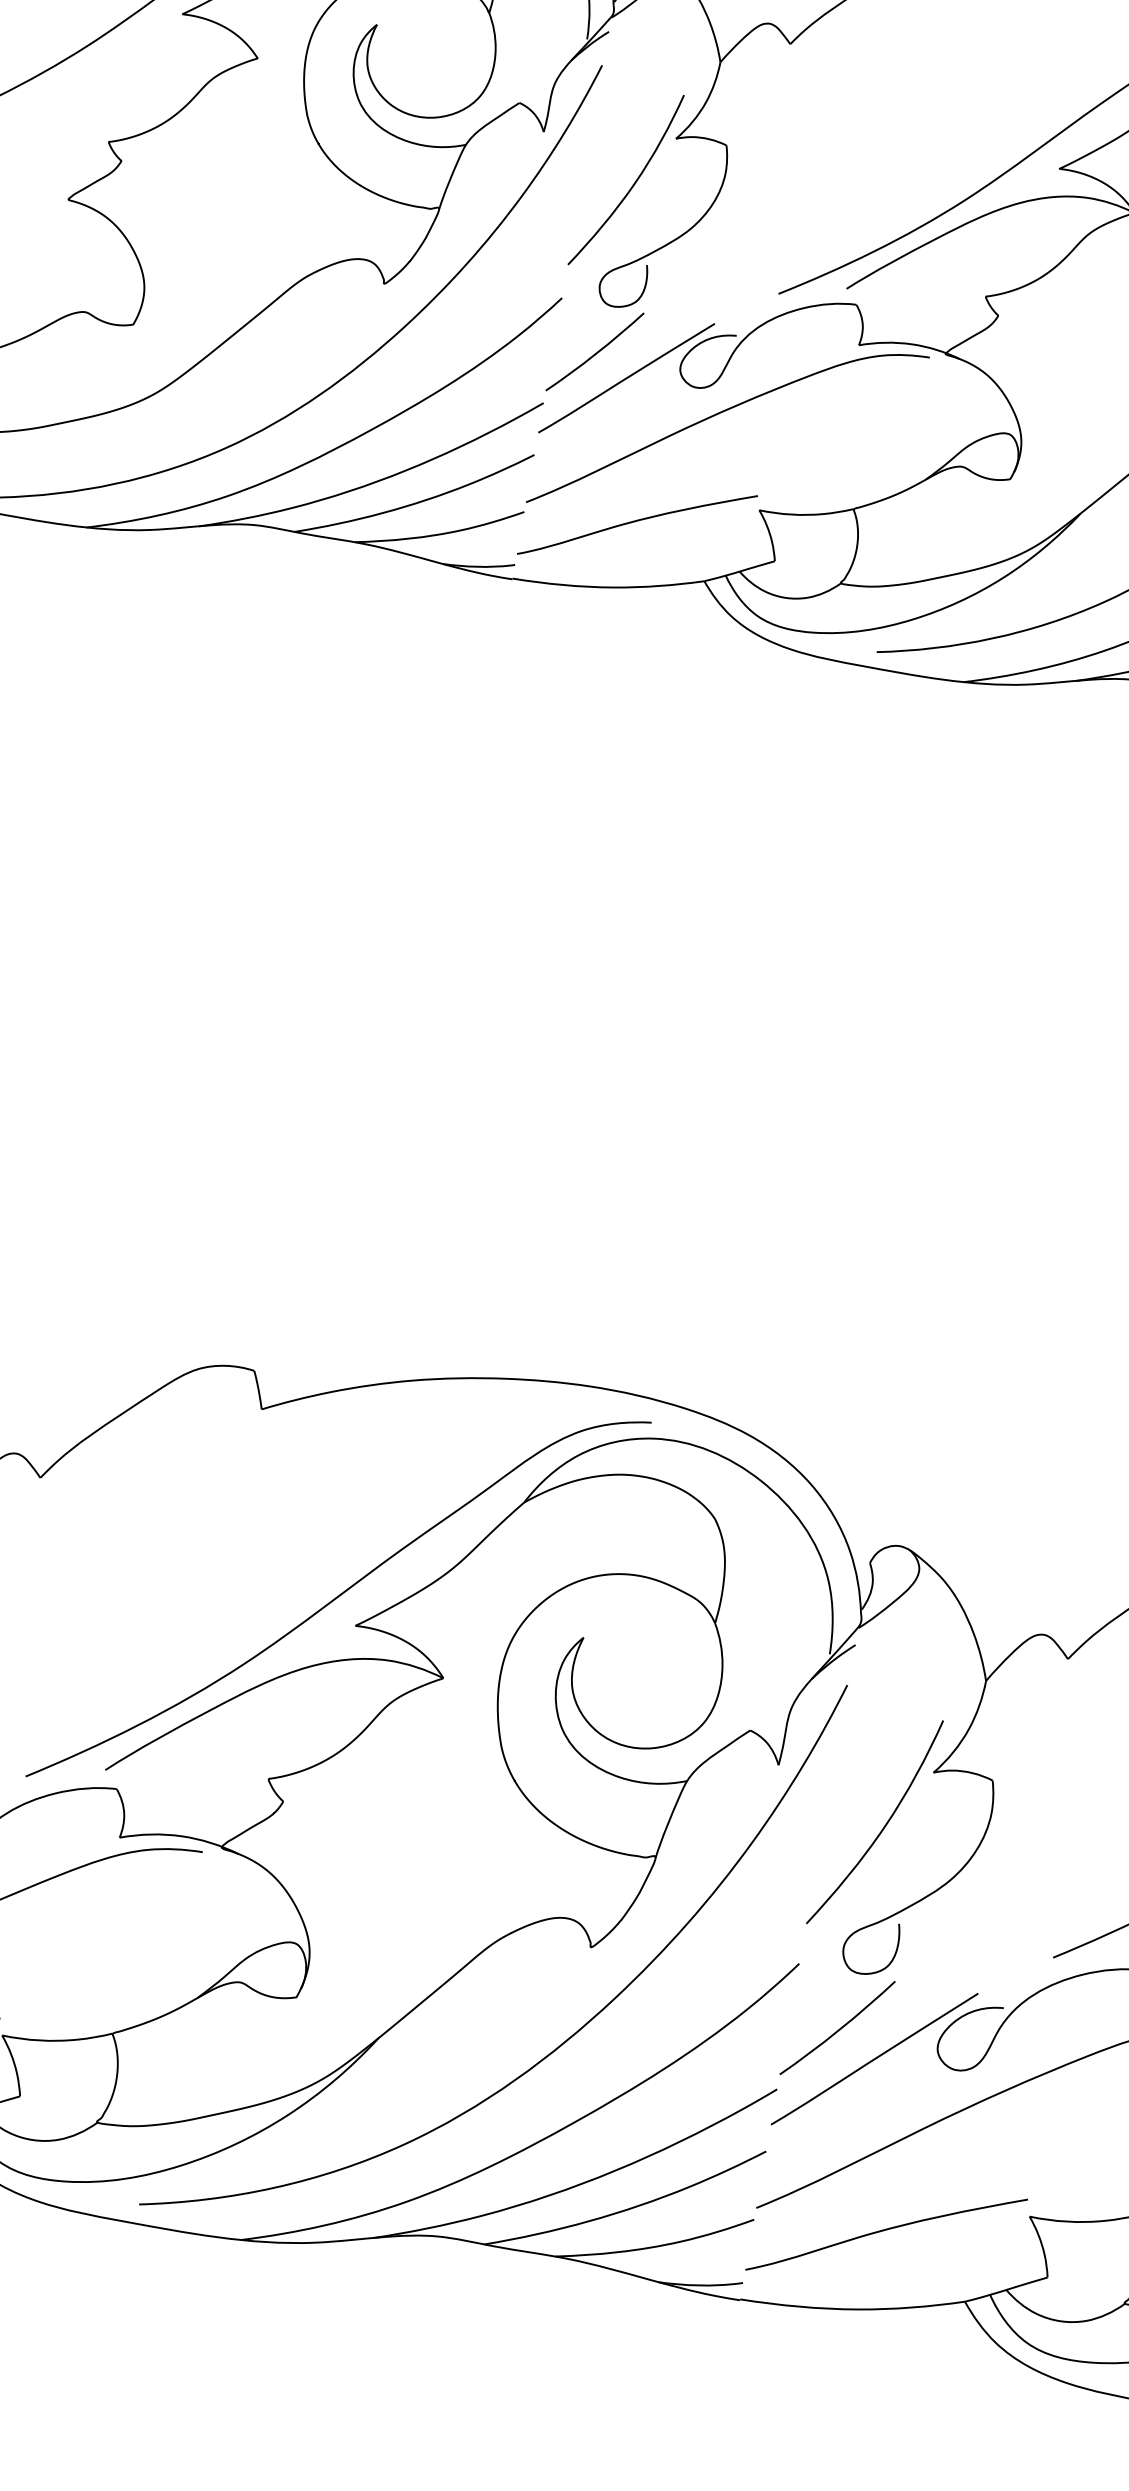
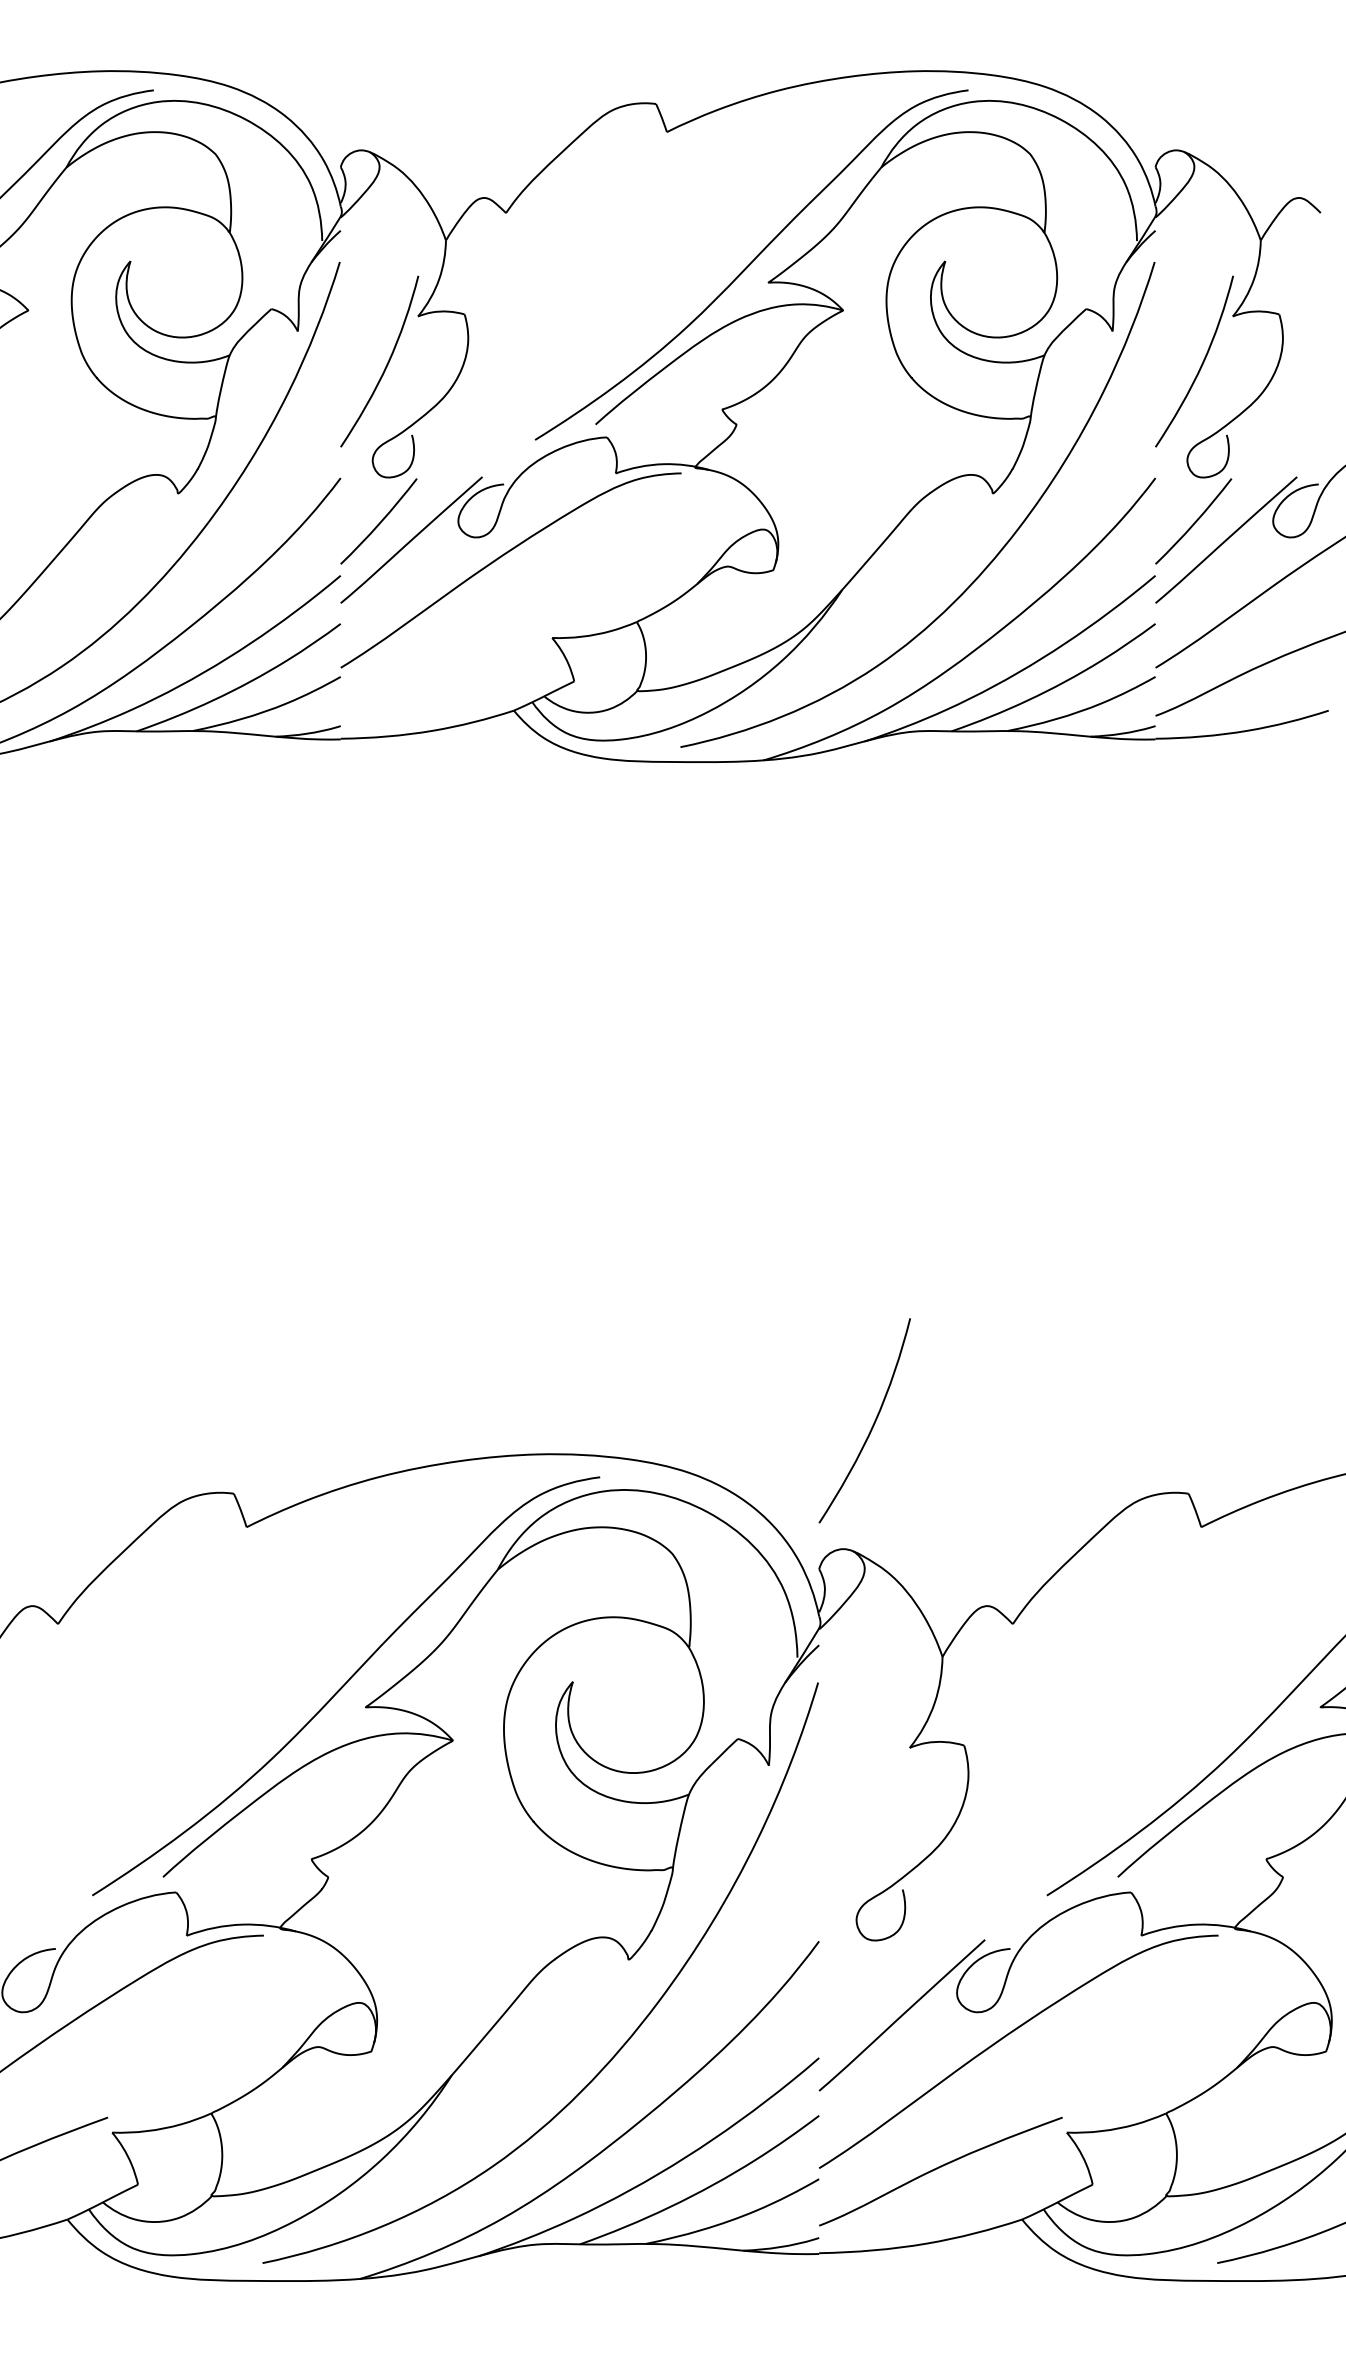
curve: (635, 522) -> (442, 668), removed
curve: (882, 1827) -> (872, 1424), moved
curve: (839, 2028) -> (865, 1993), removed

